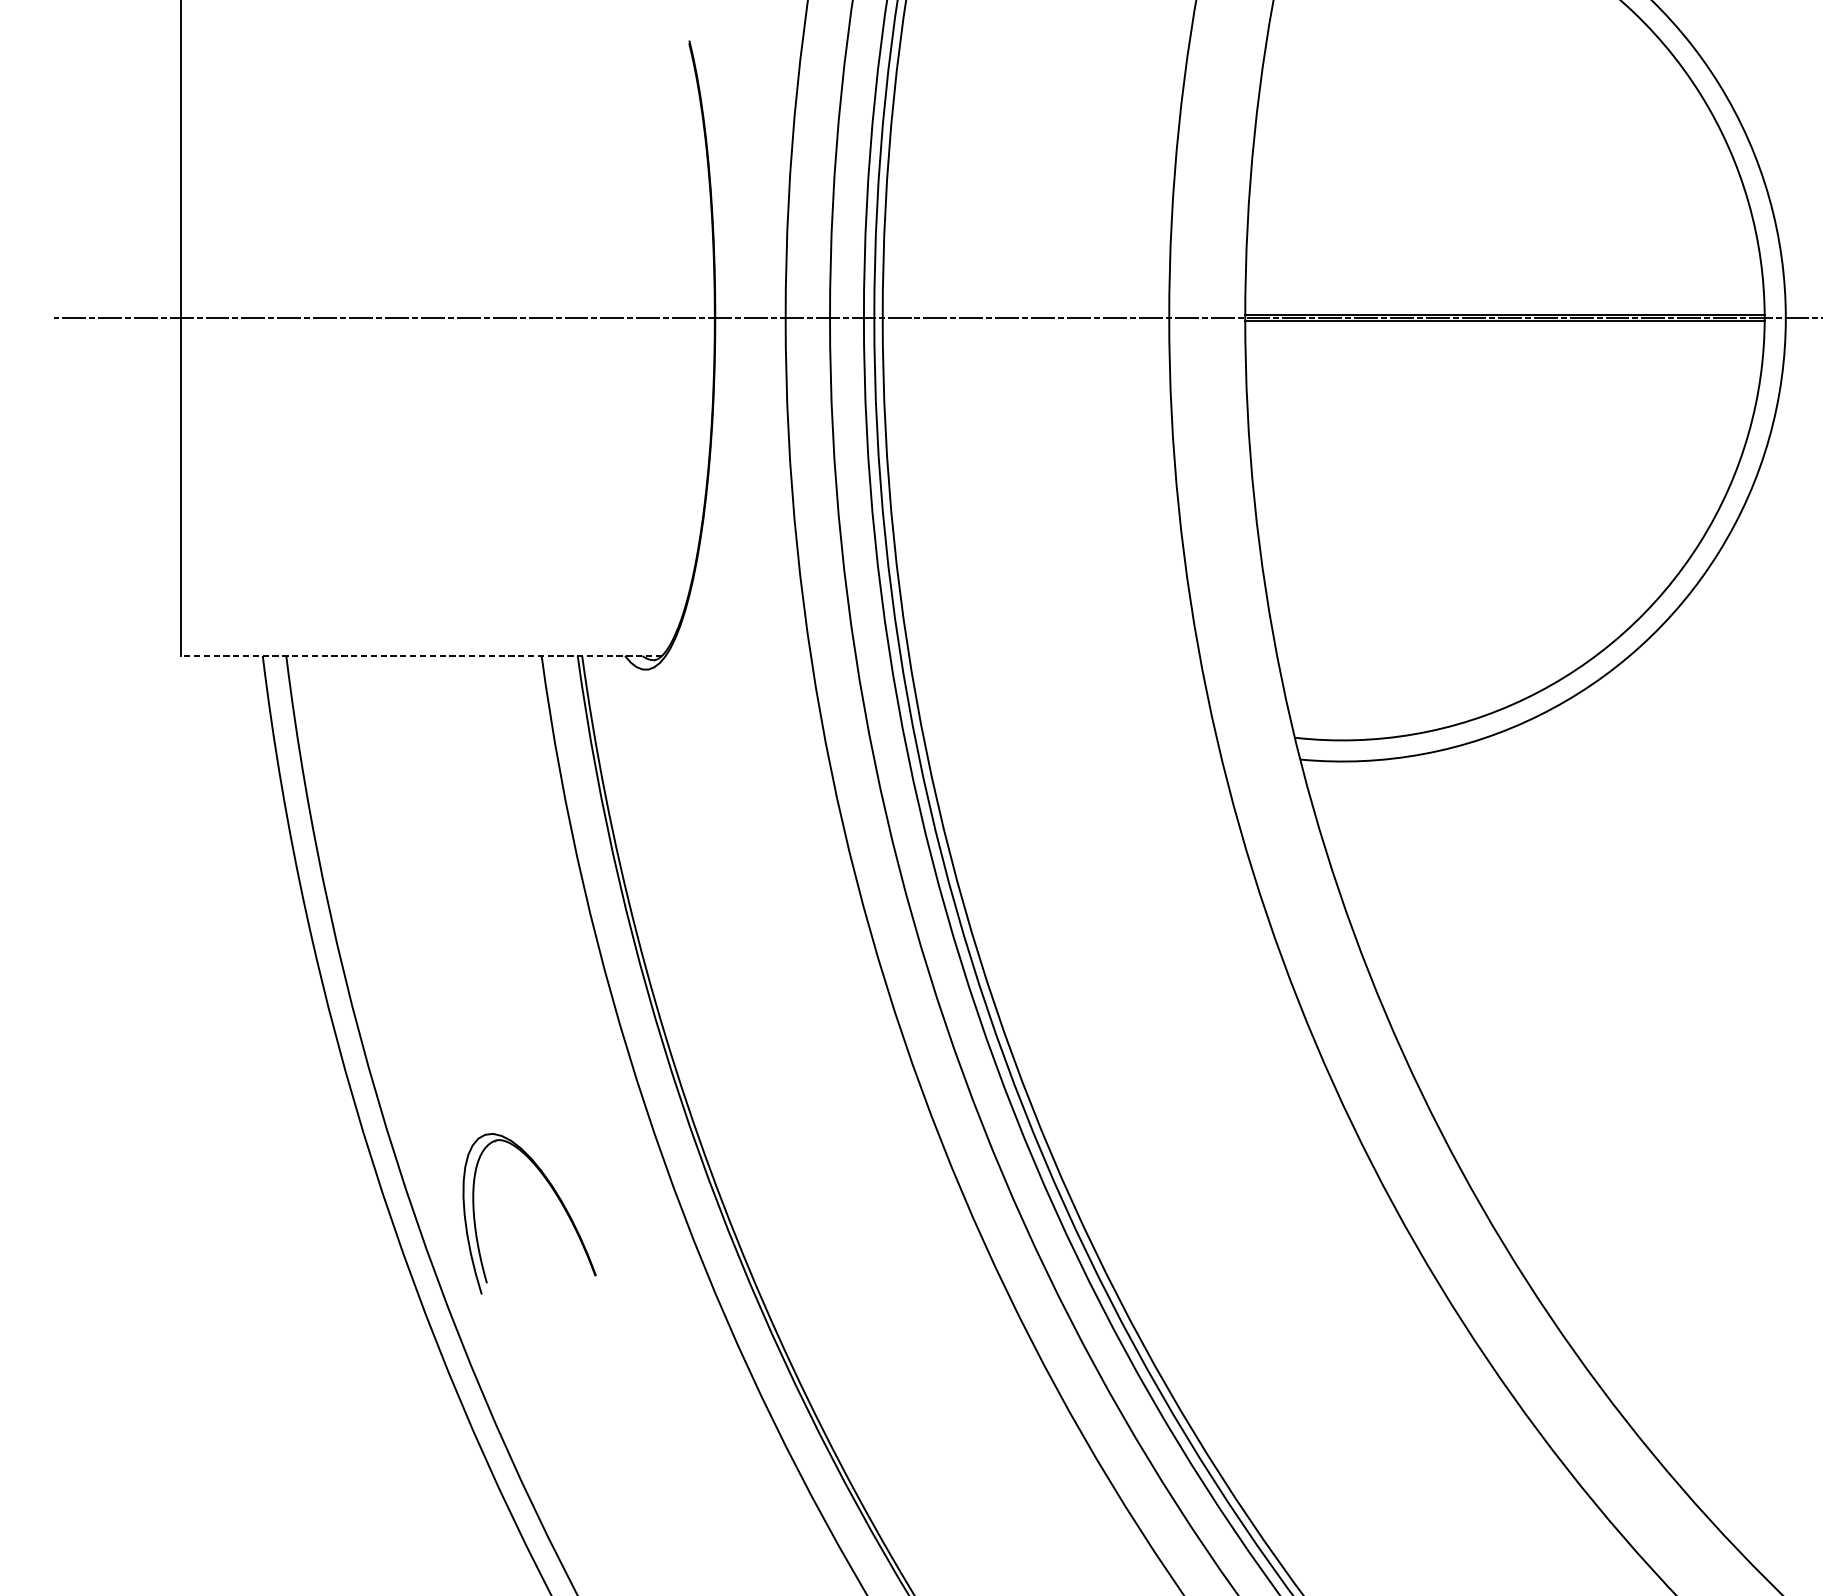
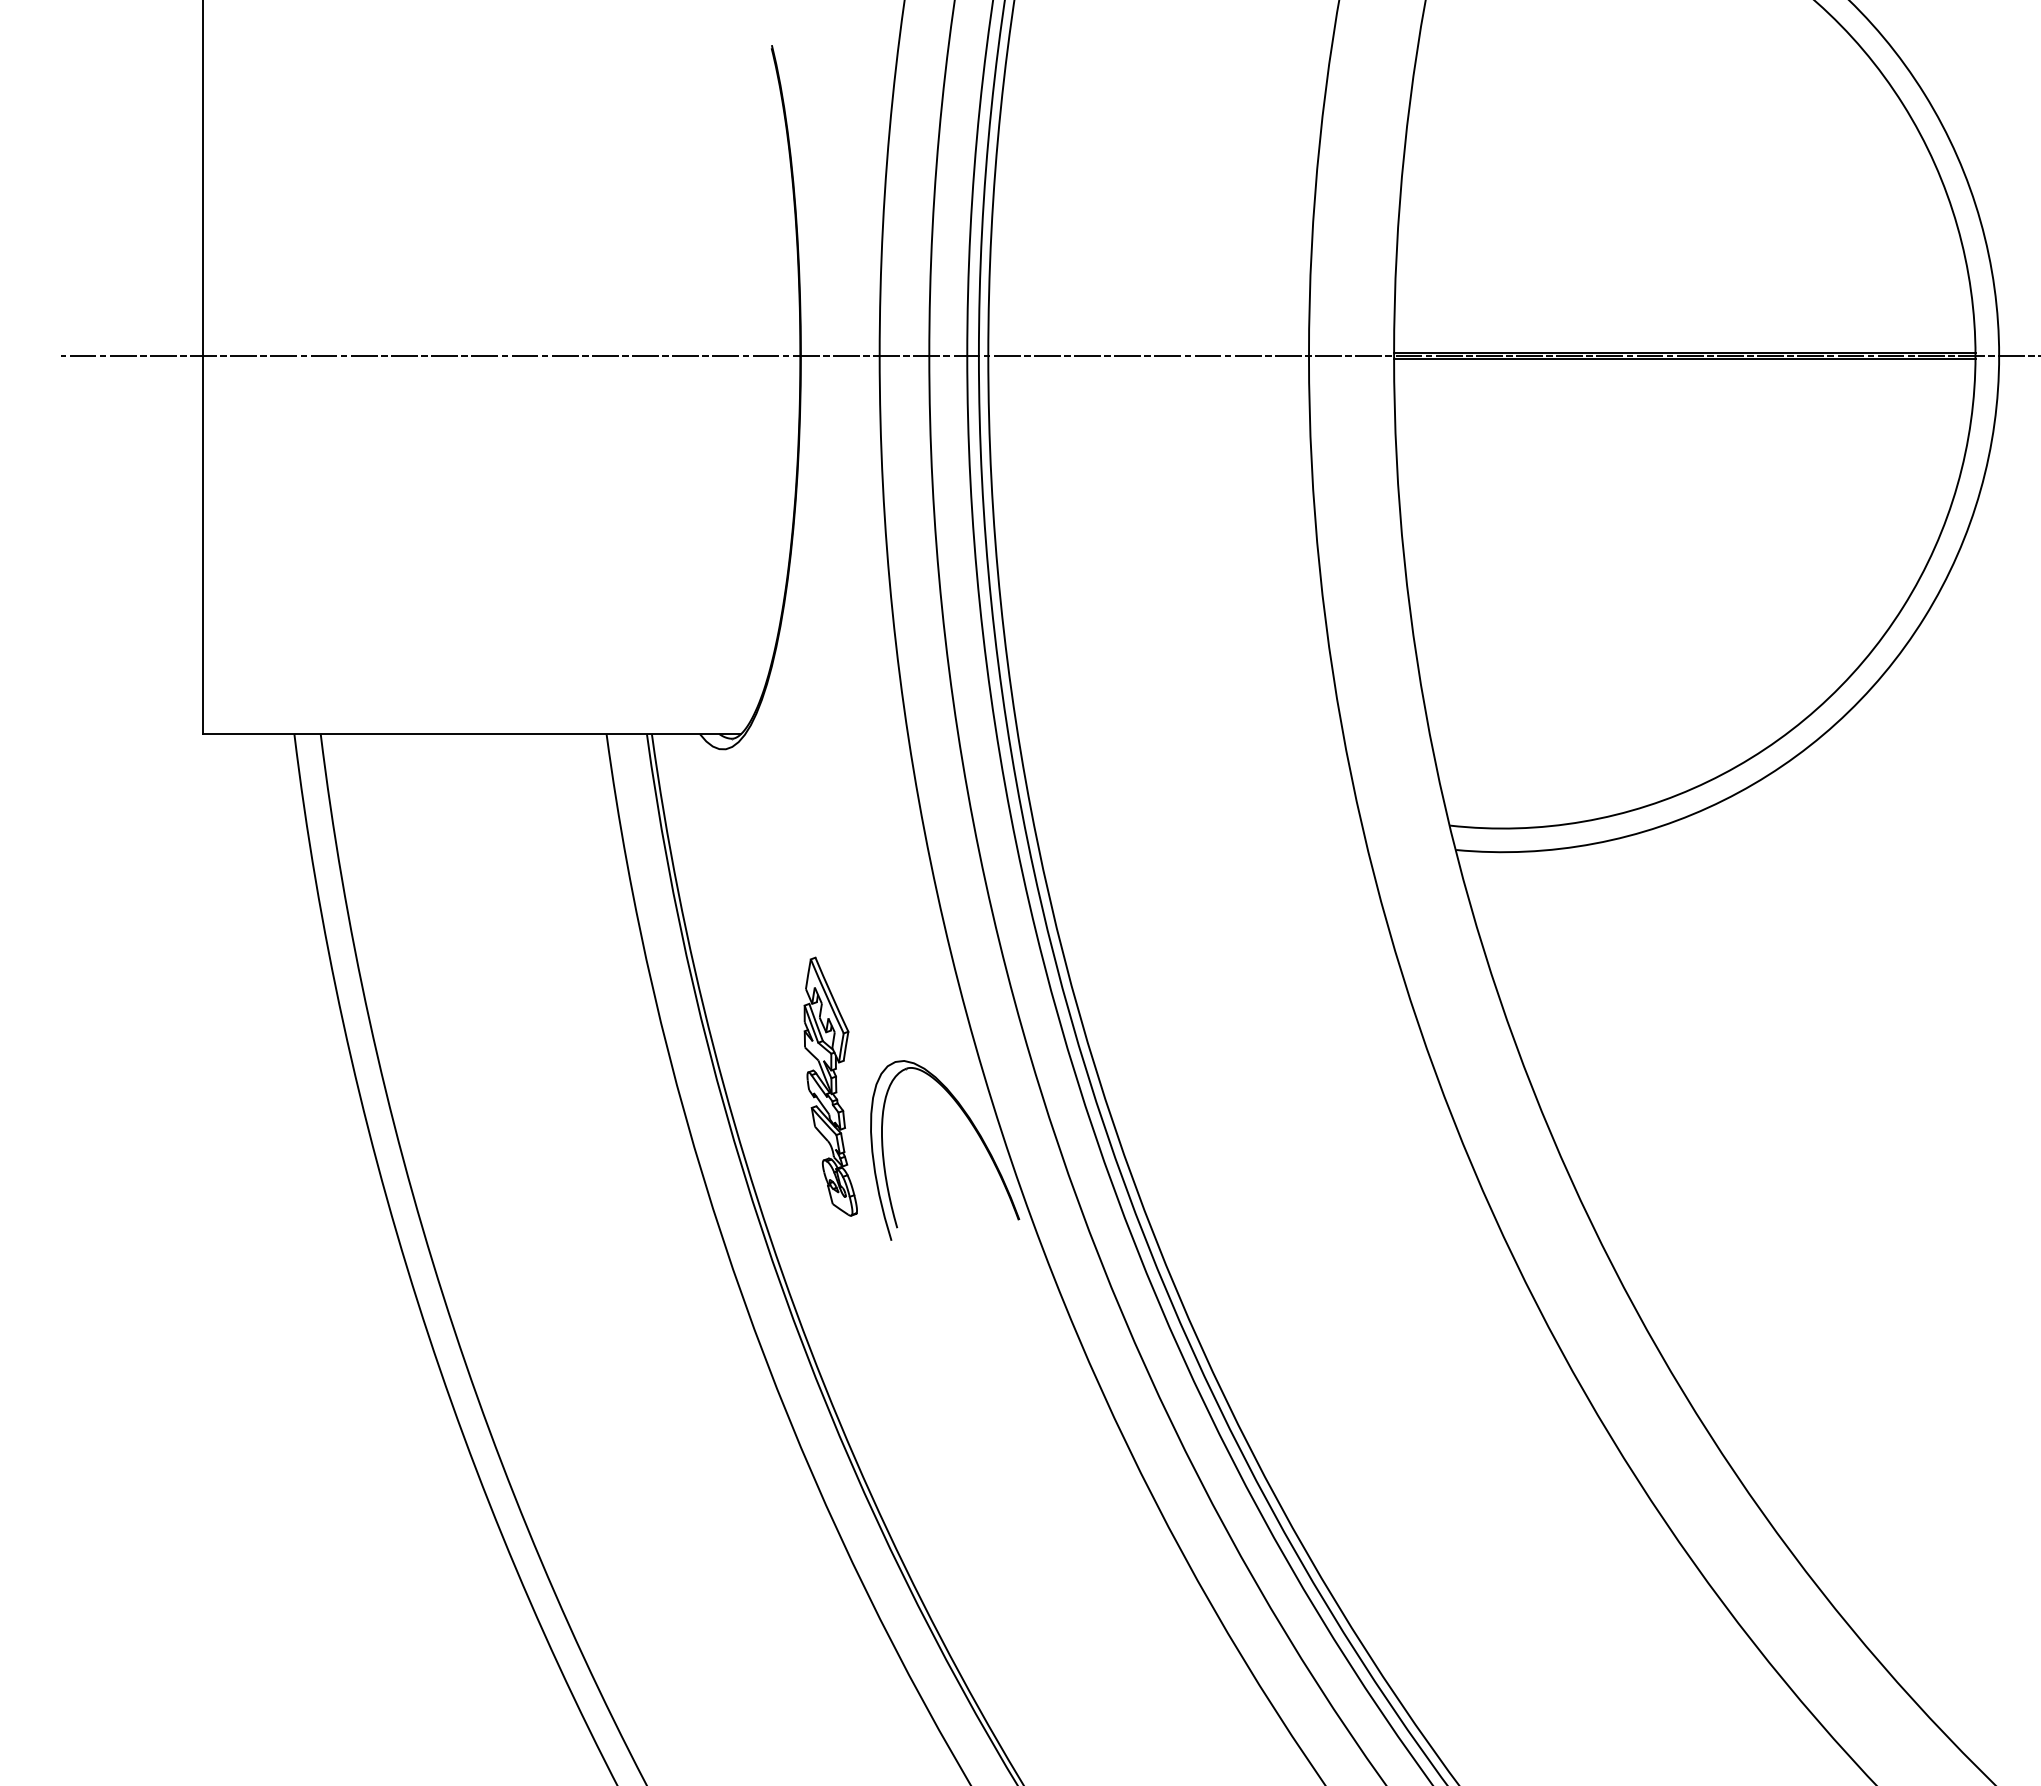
line: (421, 656) -> (471, 734), dashed -> solid
part: (741, 970) -> (830, 1086), added
part: (556, 1196) -> (975, 1131), moved

